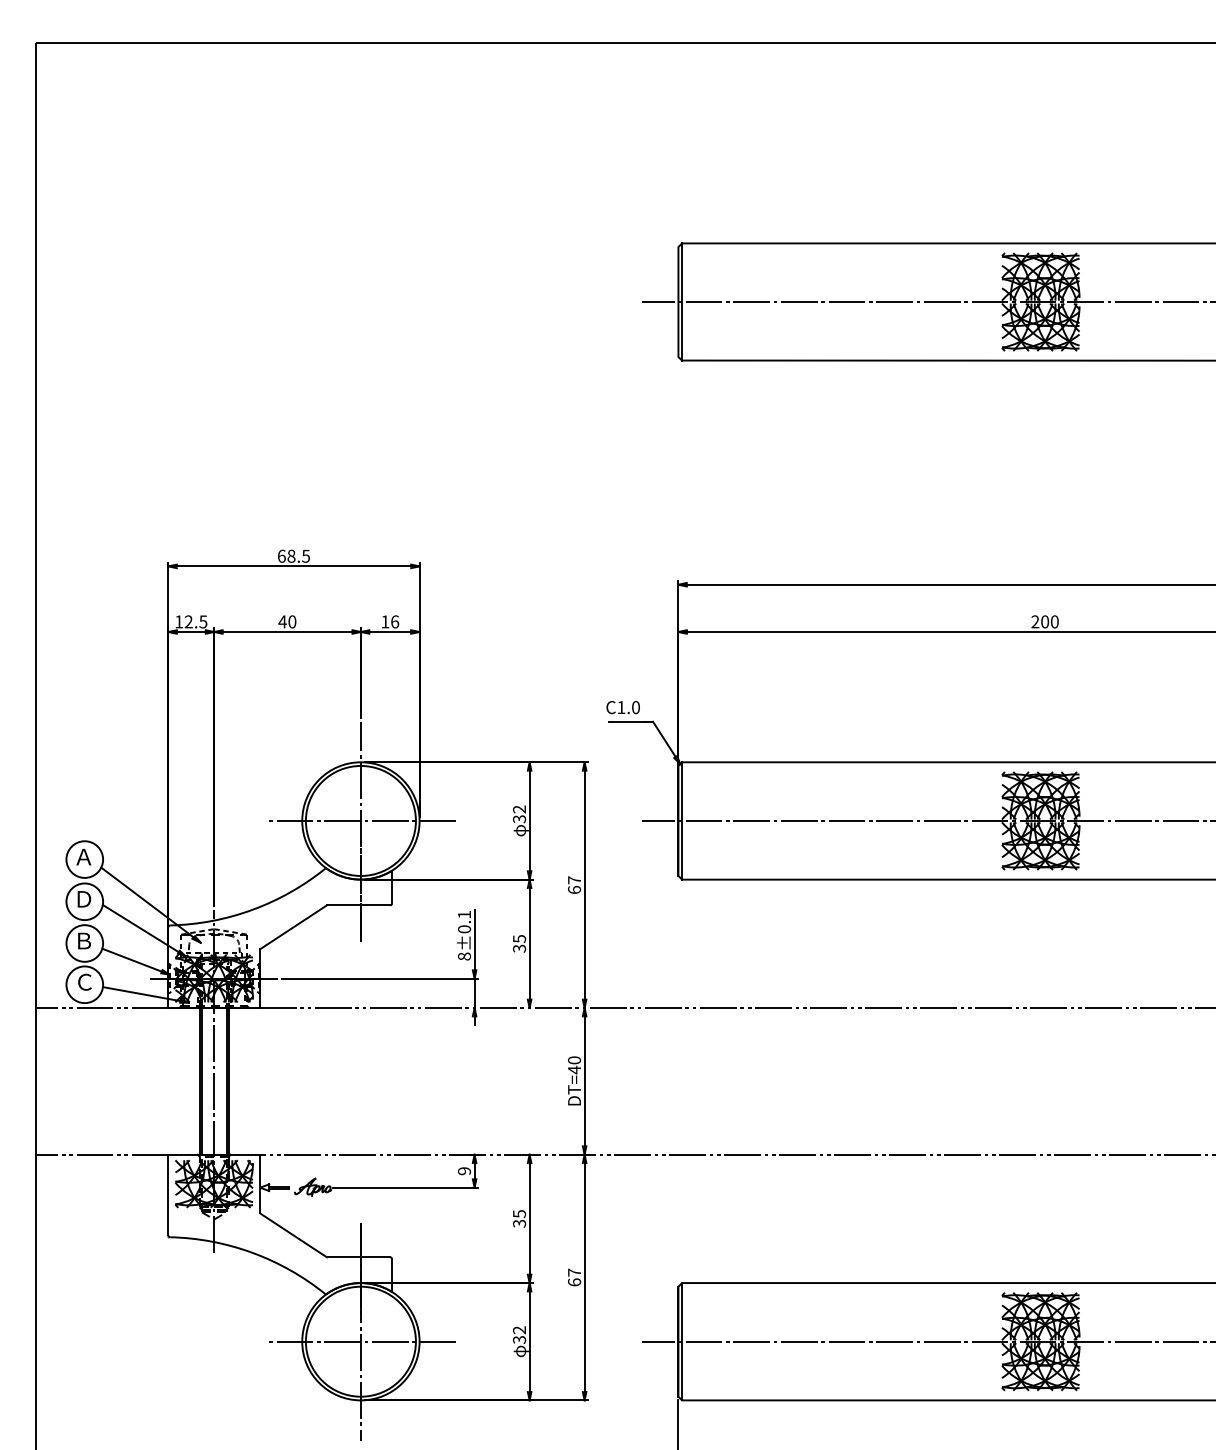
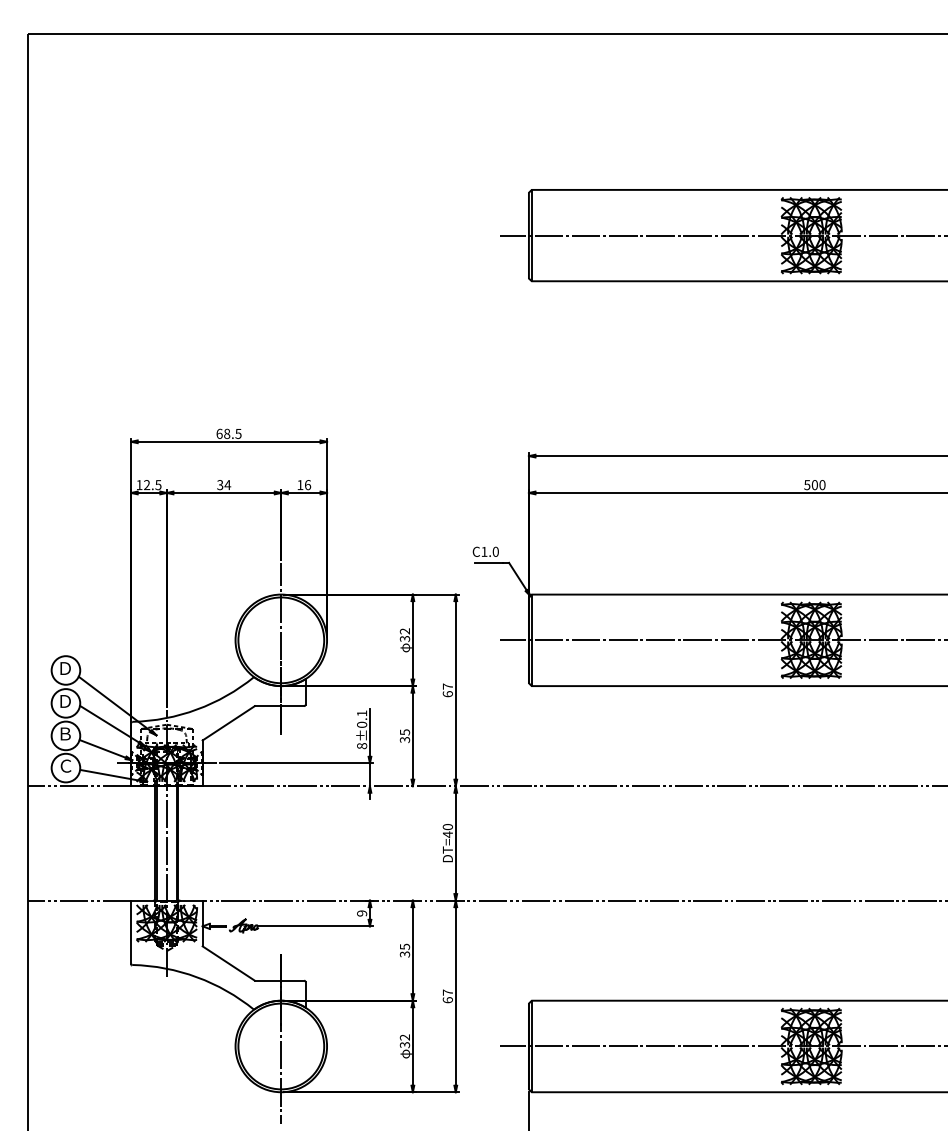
text: (287, 621) -> (224, 484), 40 -> 34
text: (1035, 621) -> (807, 484), 200 -> 500
line: (360, 820) -> (280, 639), removed
text: (83, 856) -> (64, 668), Ａ -> Ｄ
line: (360, 1341) -> (280, 1046), removed

